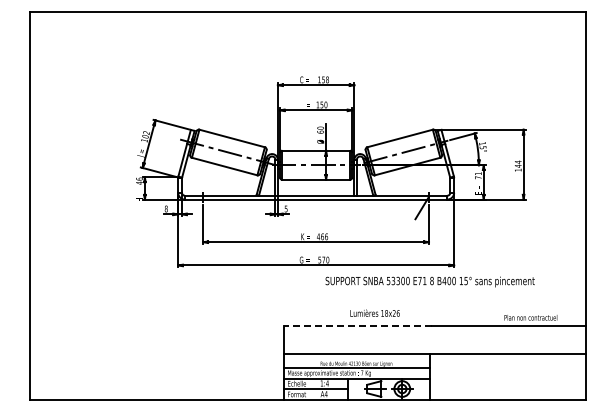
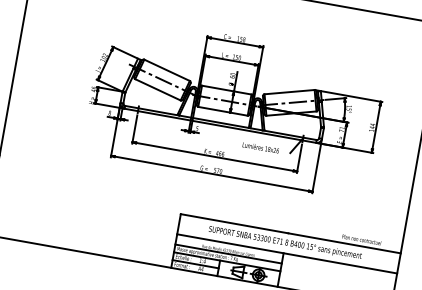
text: (429, 281) -> (284, 242), moved
text: (374, 312) -> (260, 147), moved
line: (358, 326) -> (234, 223), dashed -> solid

